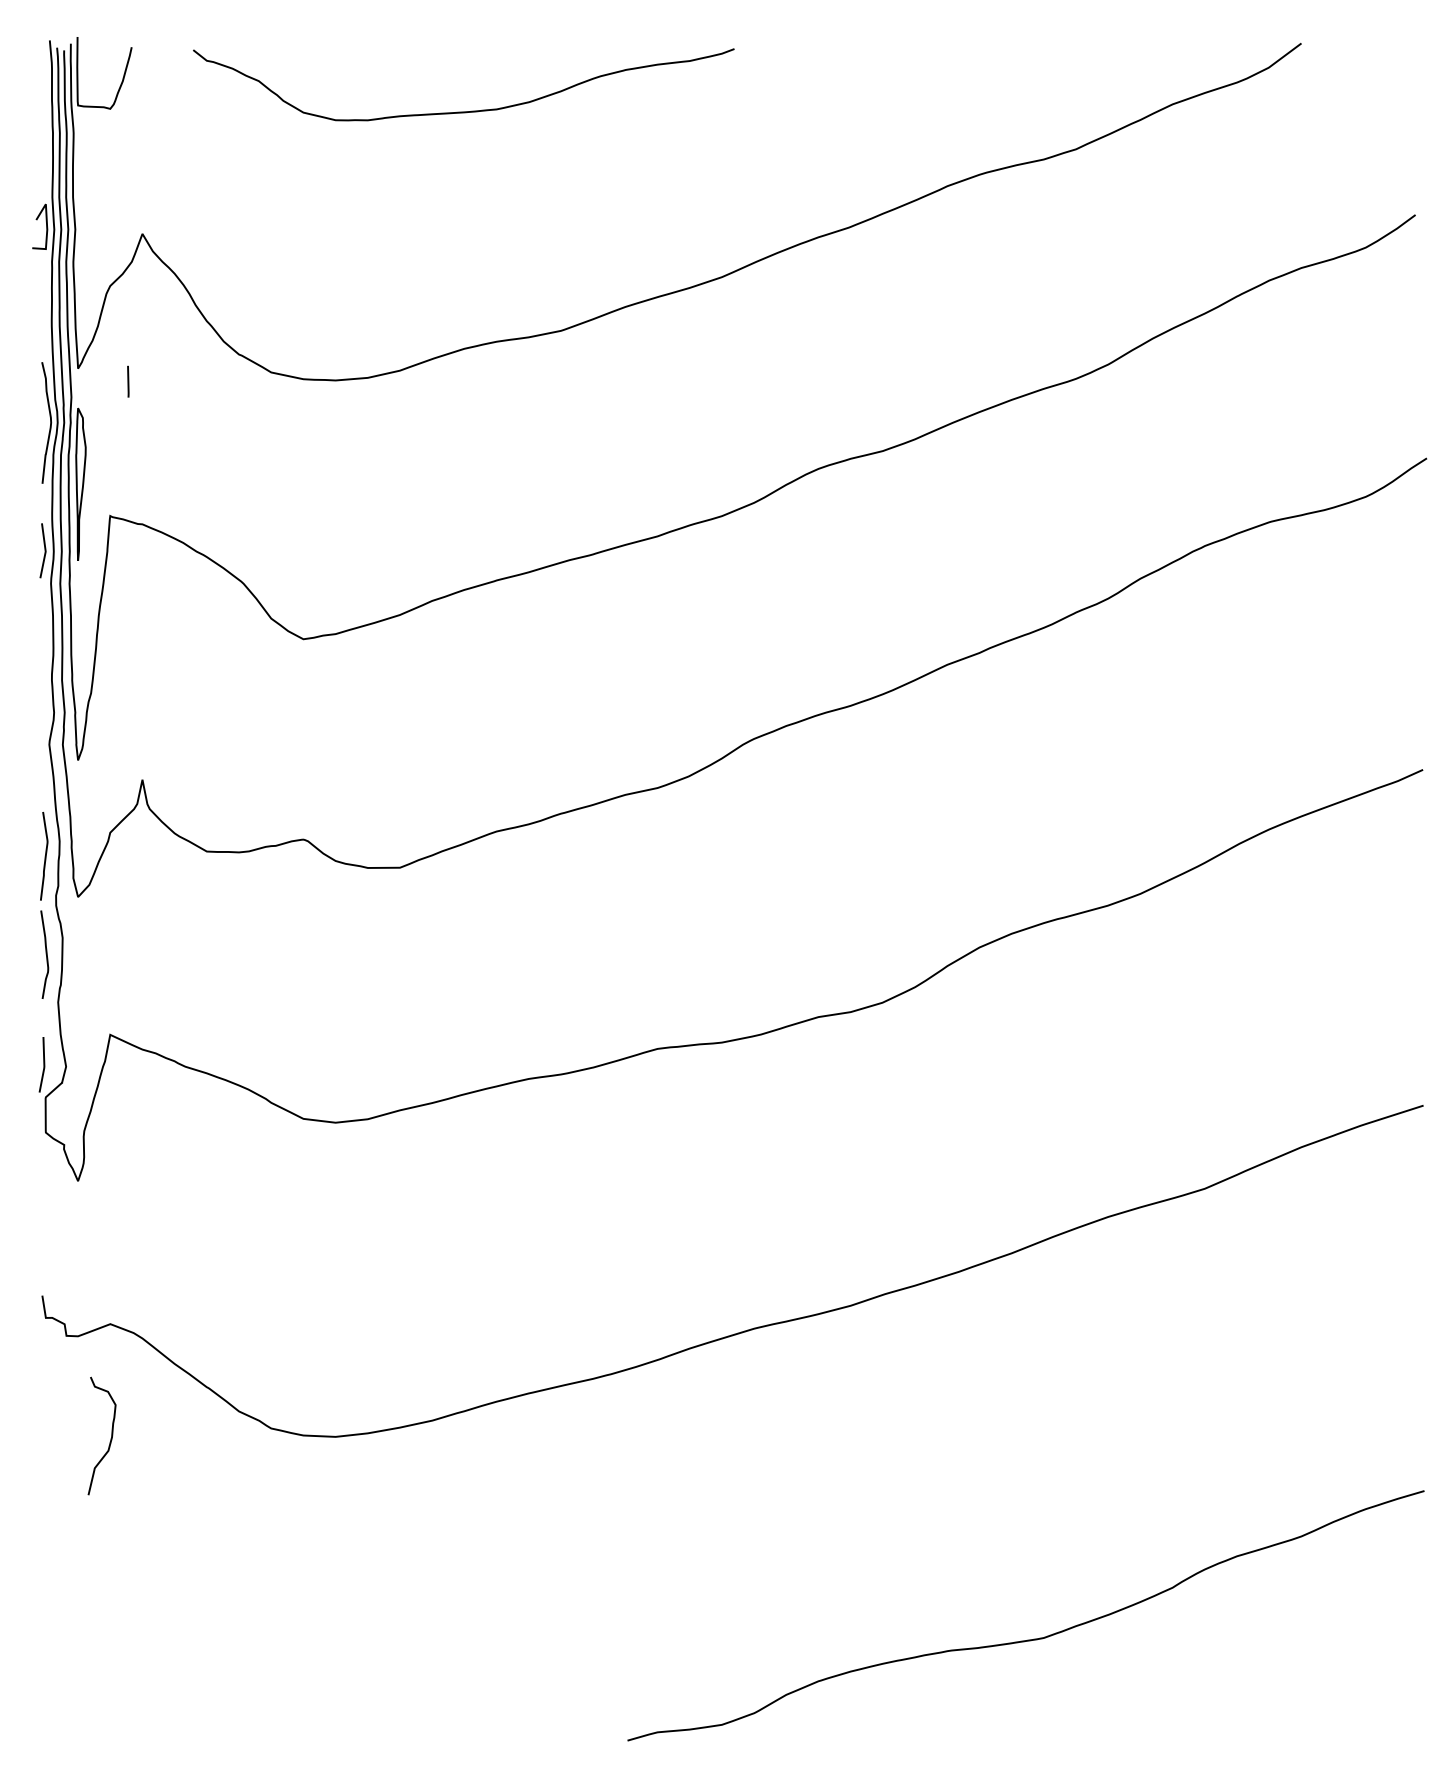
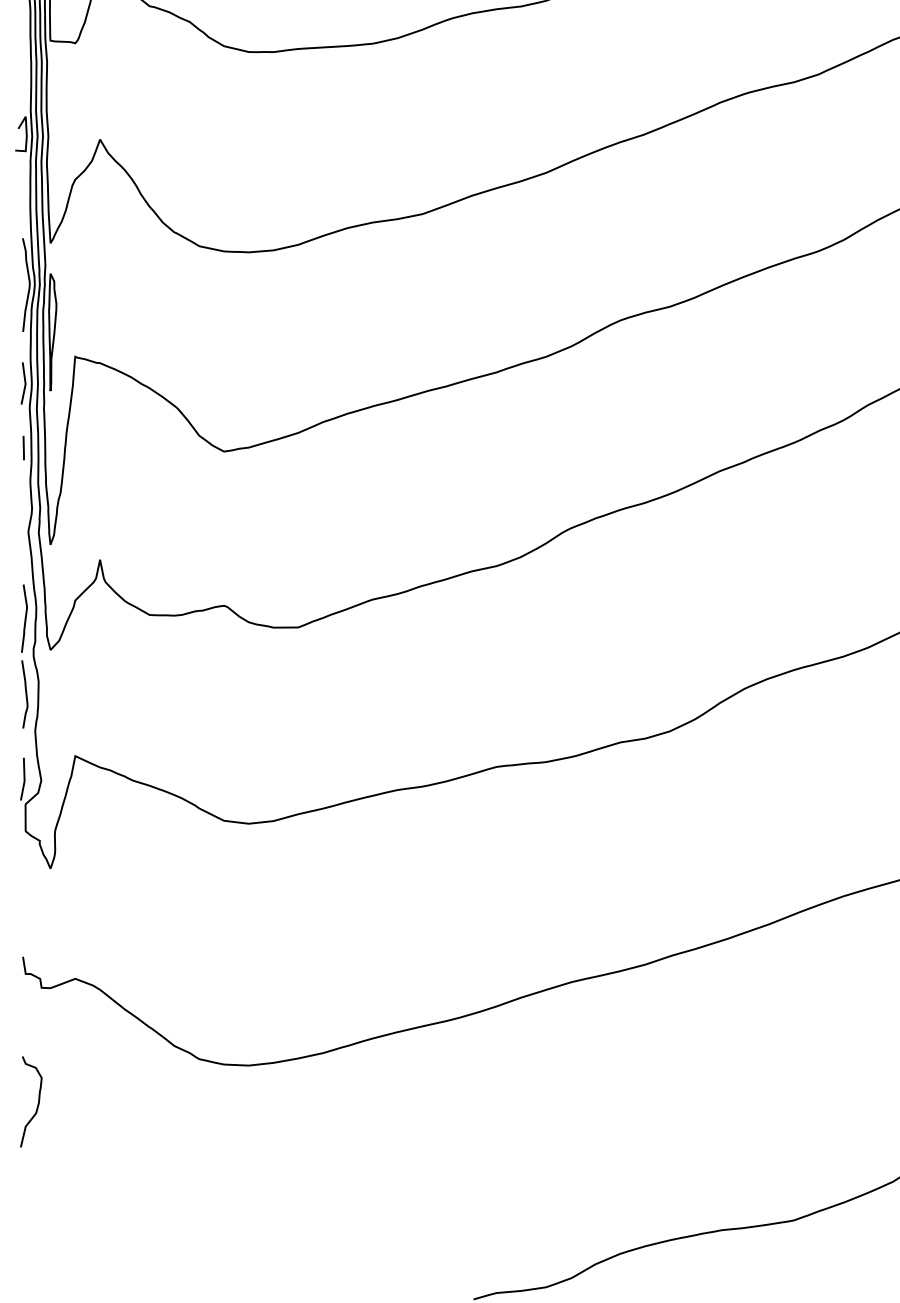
line: (128, 381) -> (23, 447), moved
curve: (110, 1438) -> (37, 1103), moved

